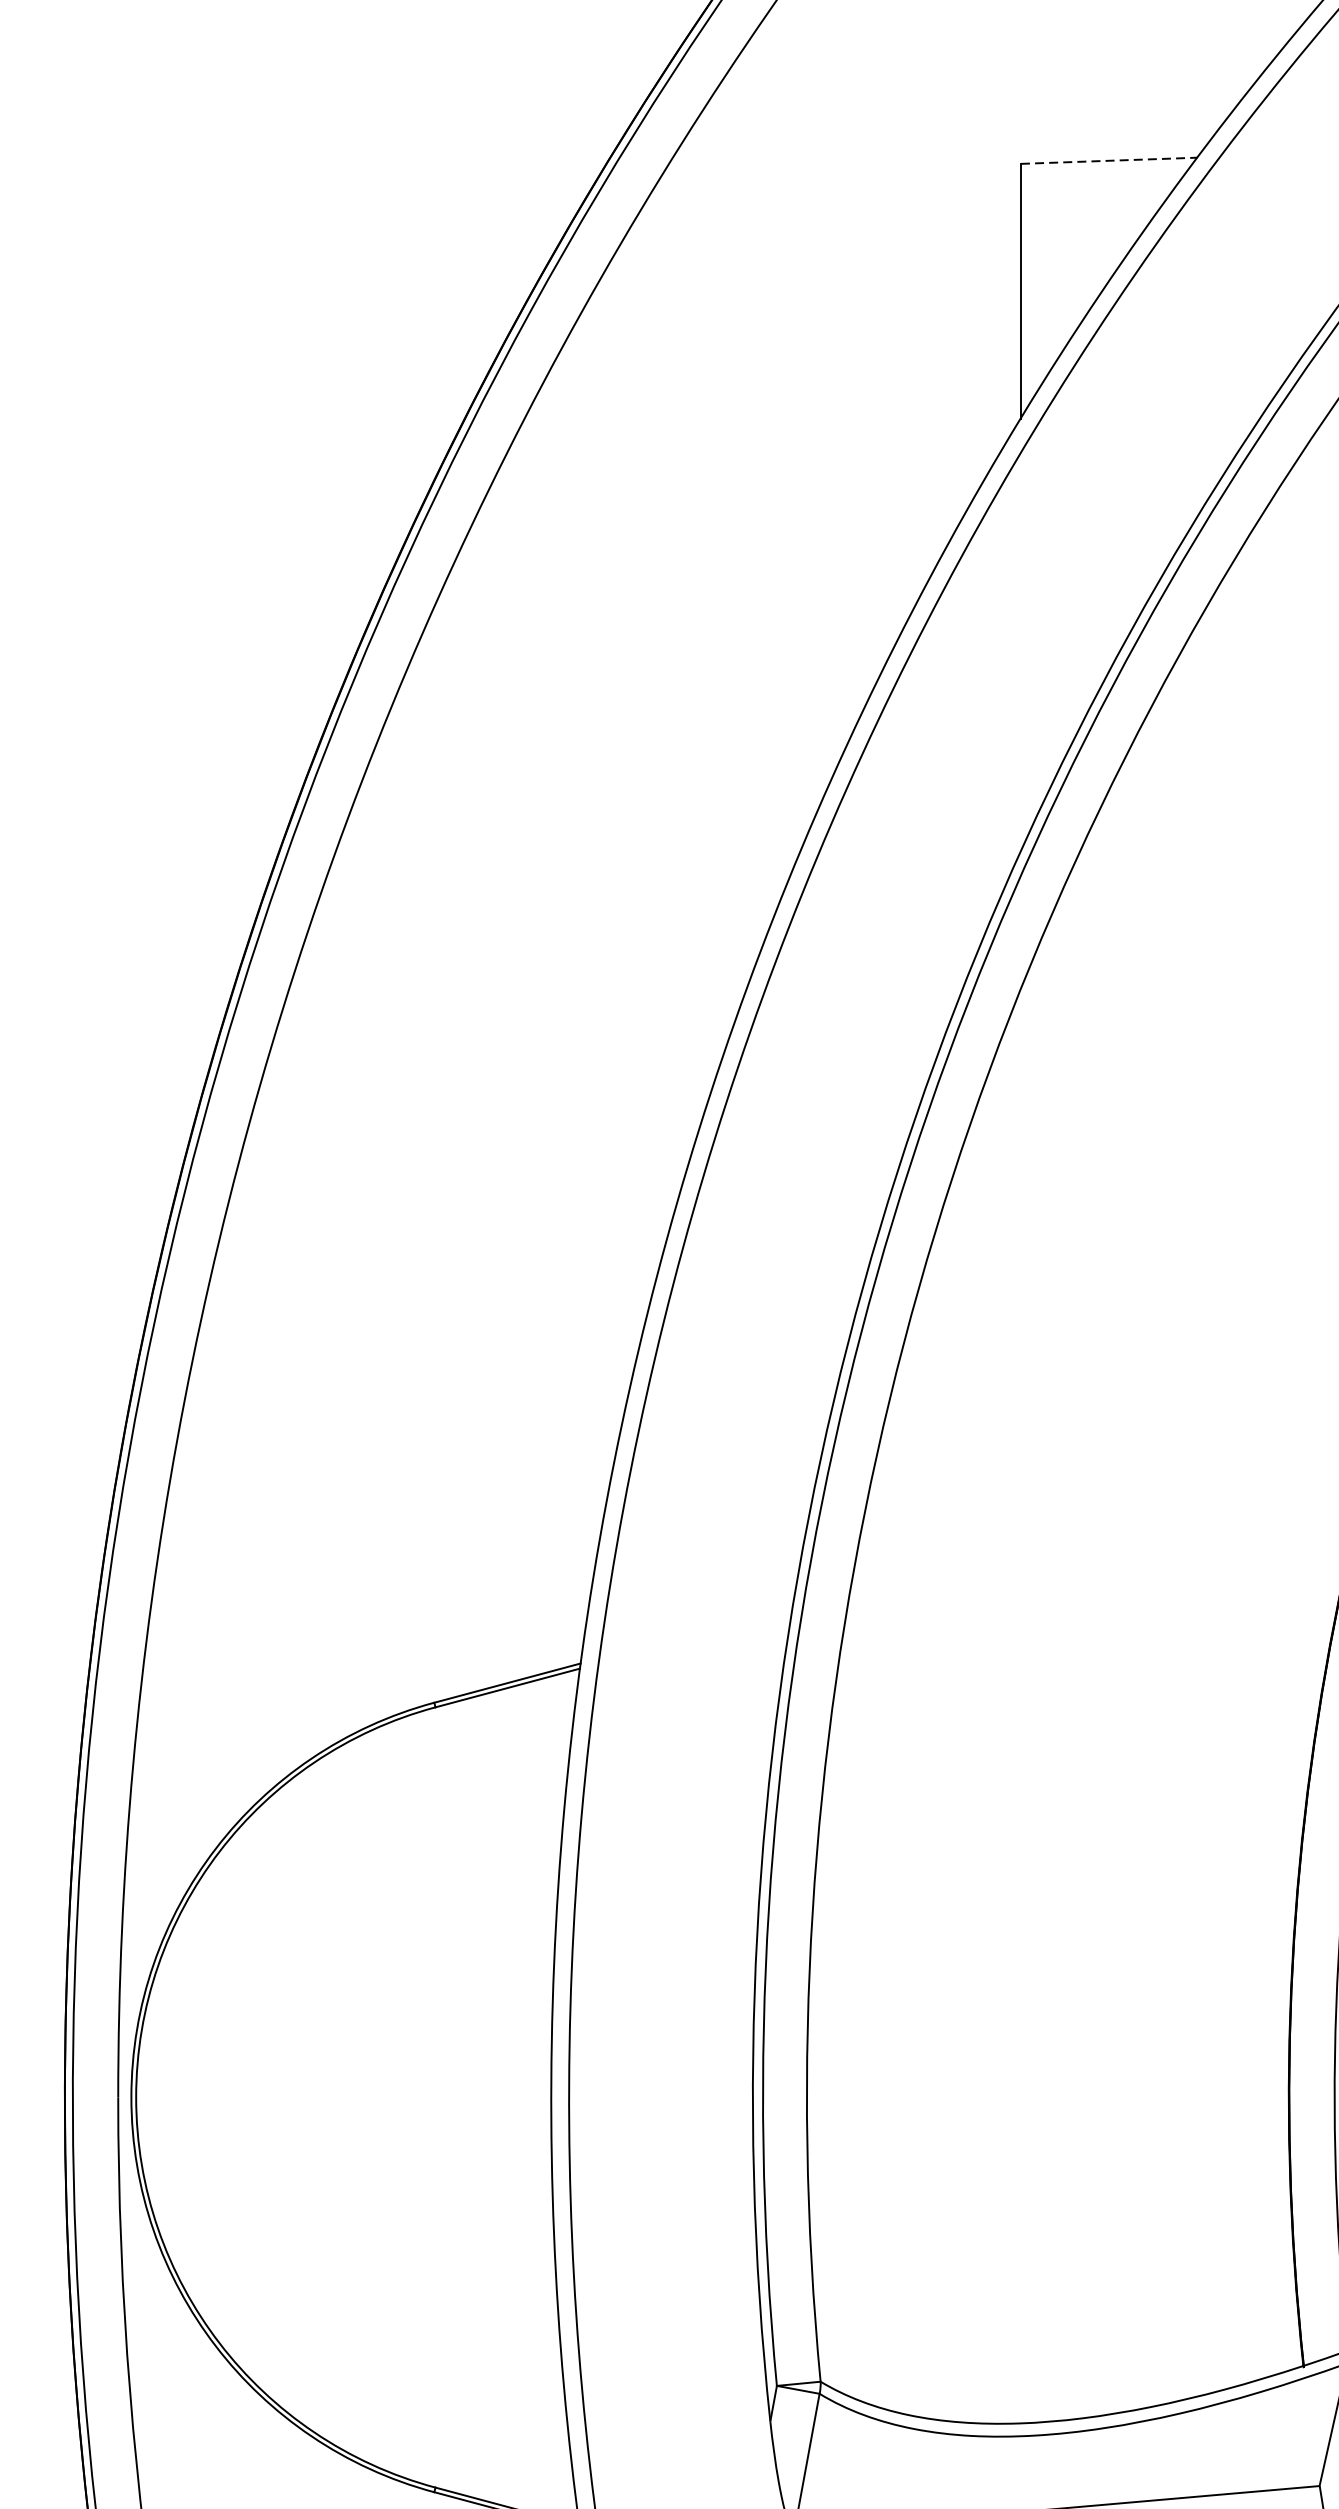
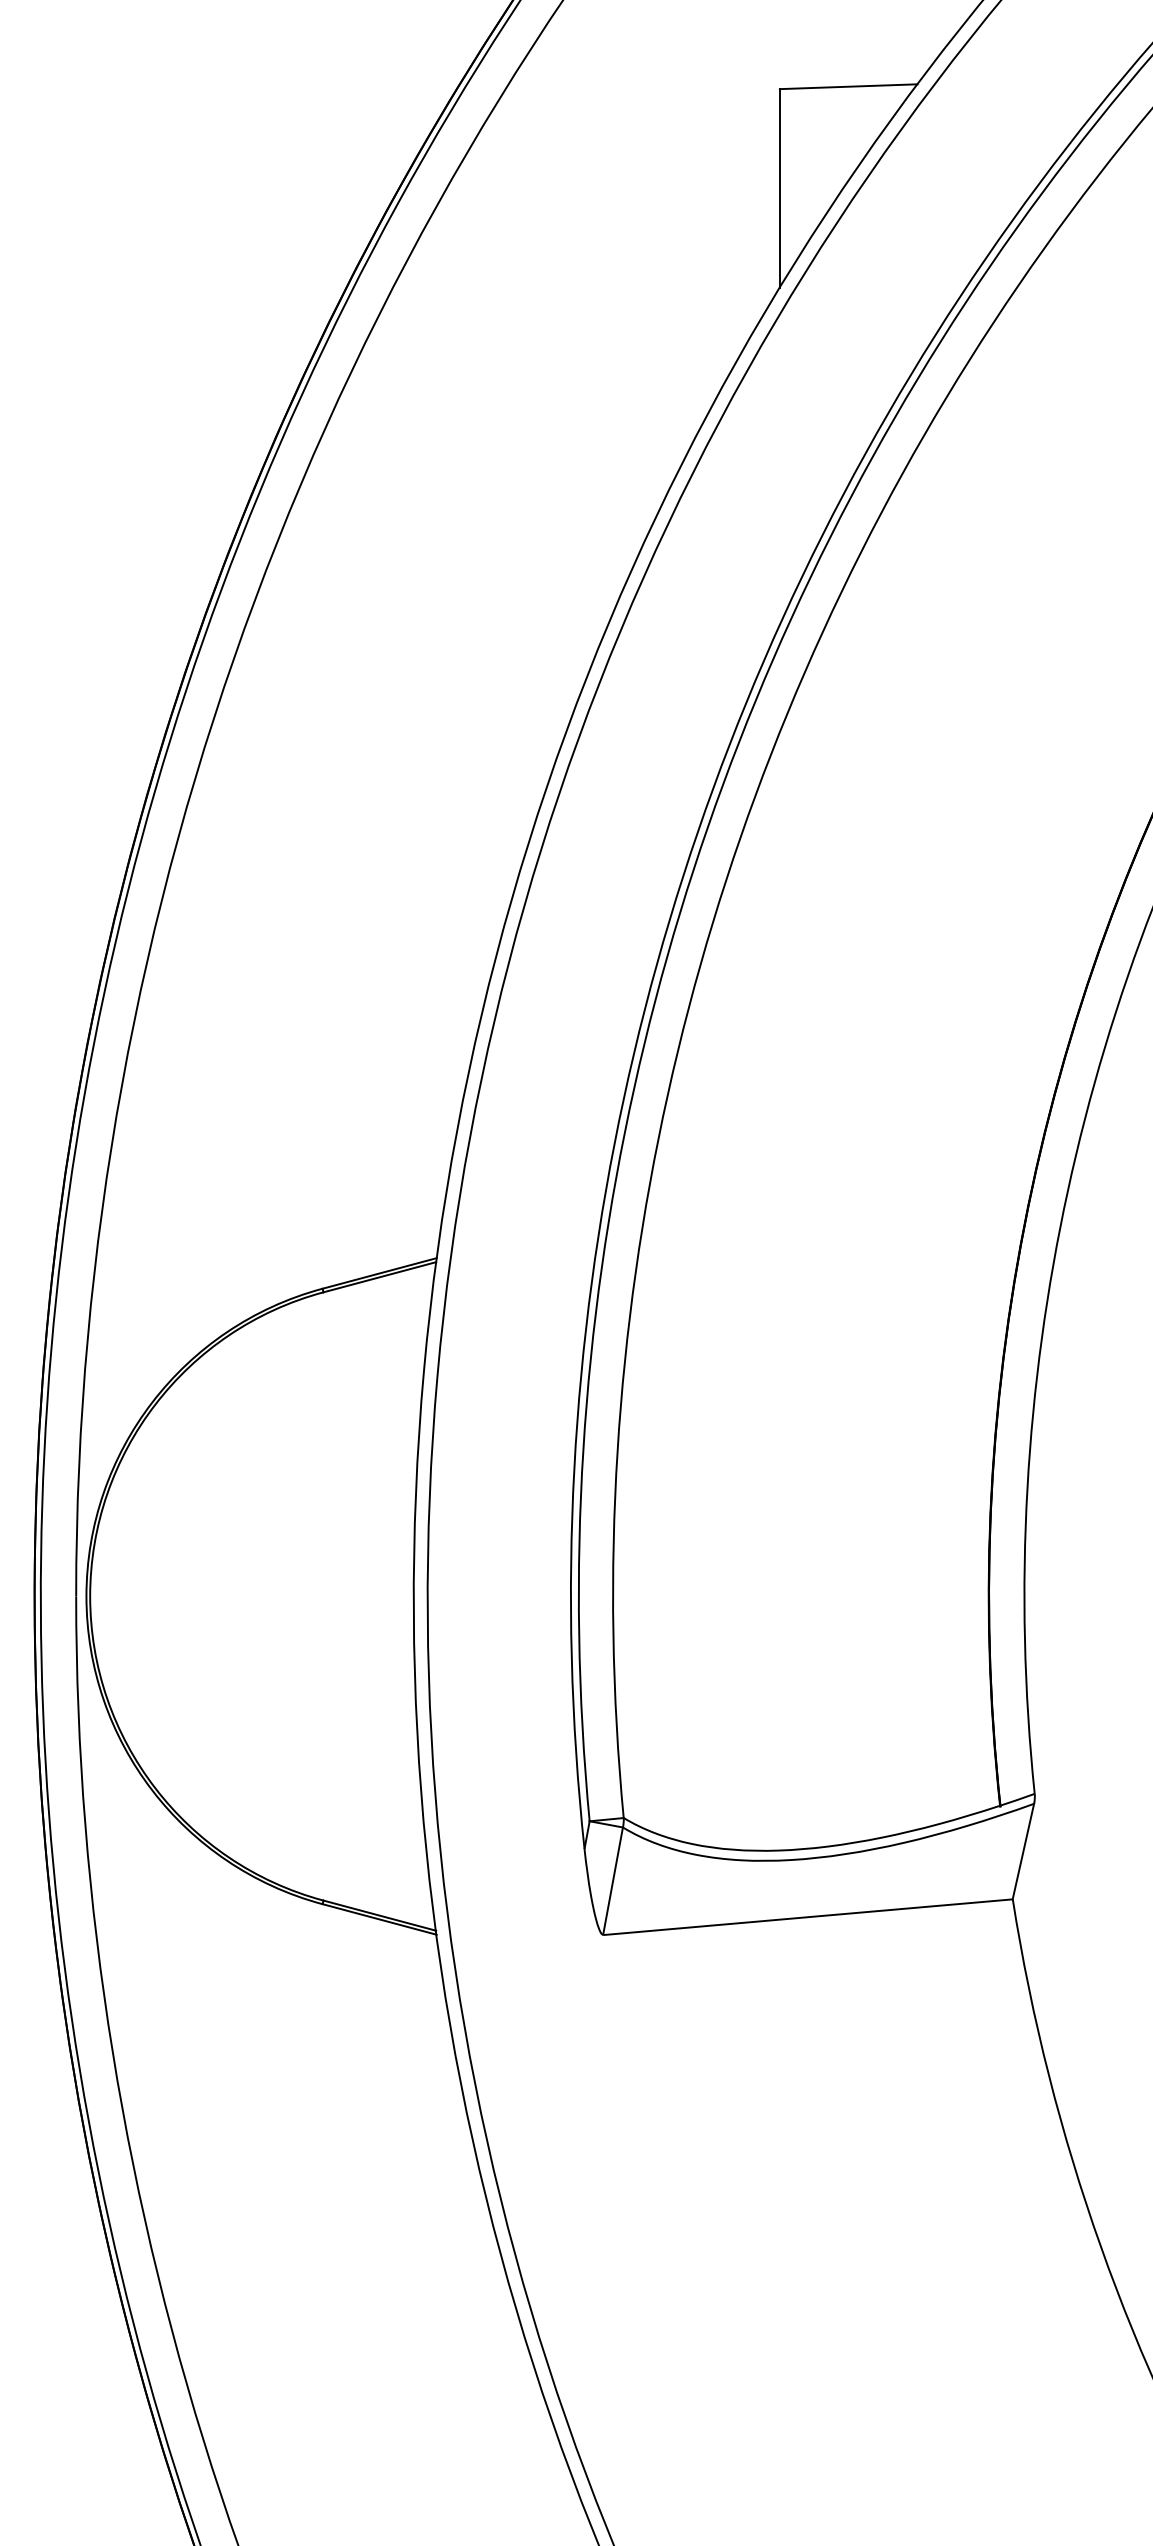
line: (1108, 160) -> (848, 86), dashed -> solid

